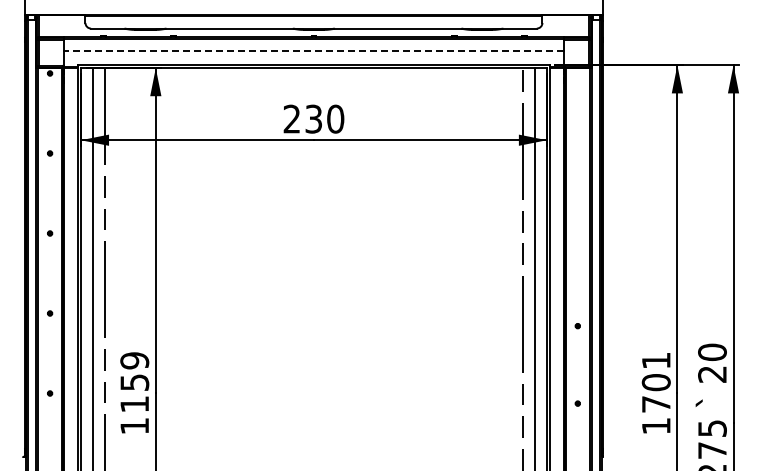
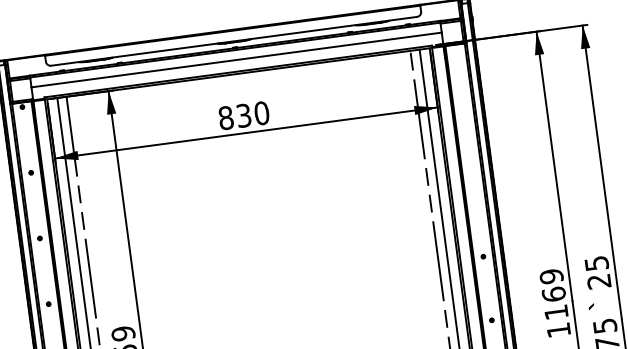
line: (313, 51) -> (236, 60), dashed -> solid
text: (291, 118) -> (225, 117), 230 -> 830
text: (712, 352) -> (596, 263), 20 -> 25
text: (655, 382) -> (553, 294), 1701 -> 1169

